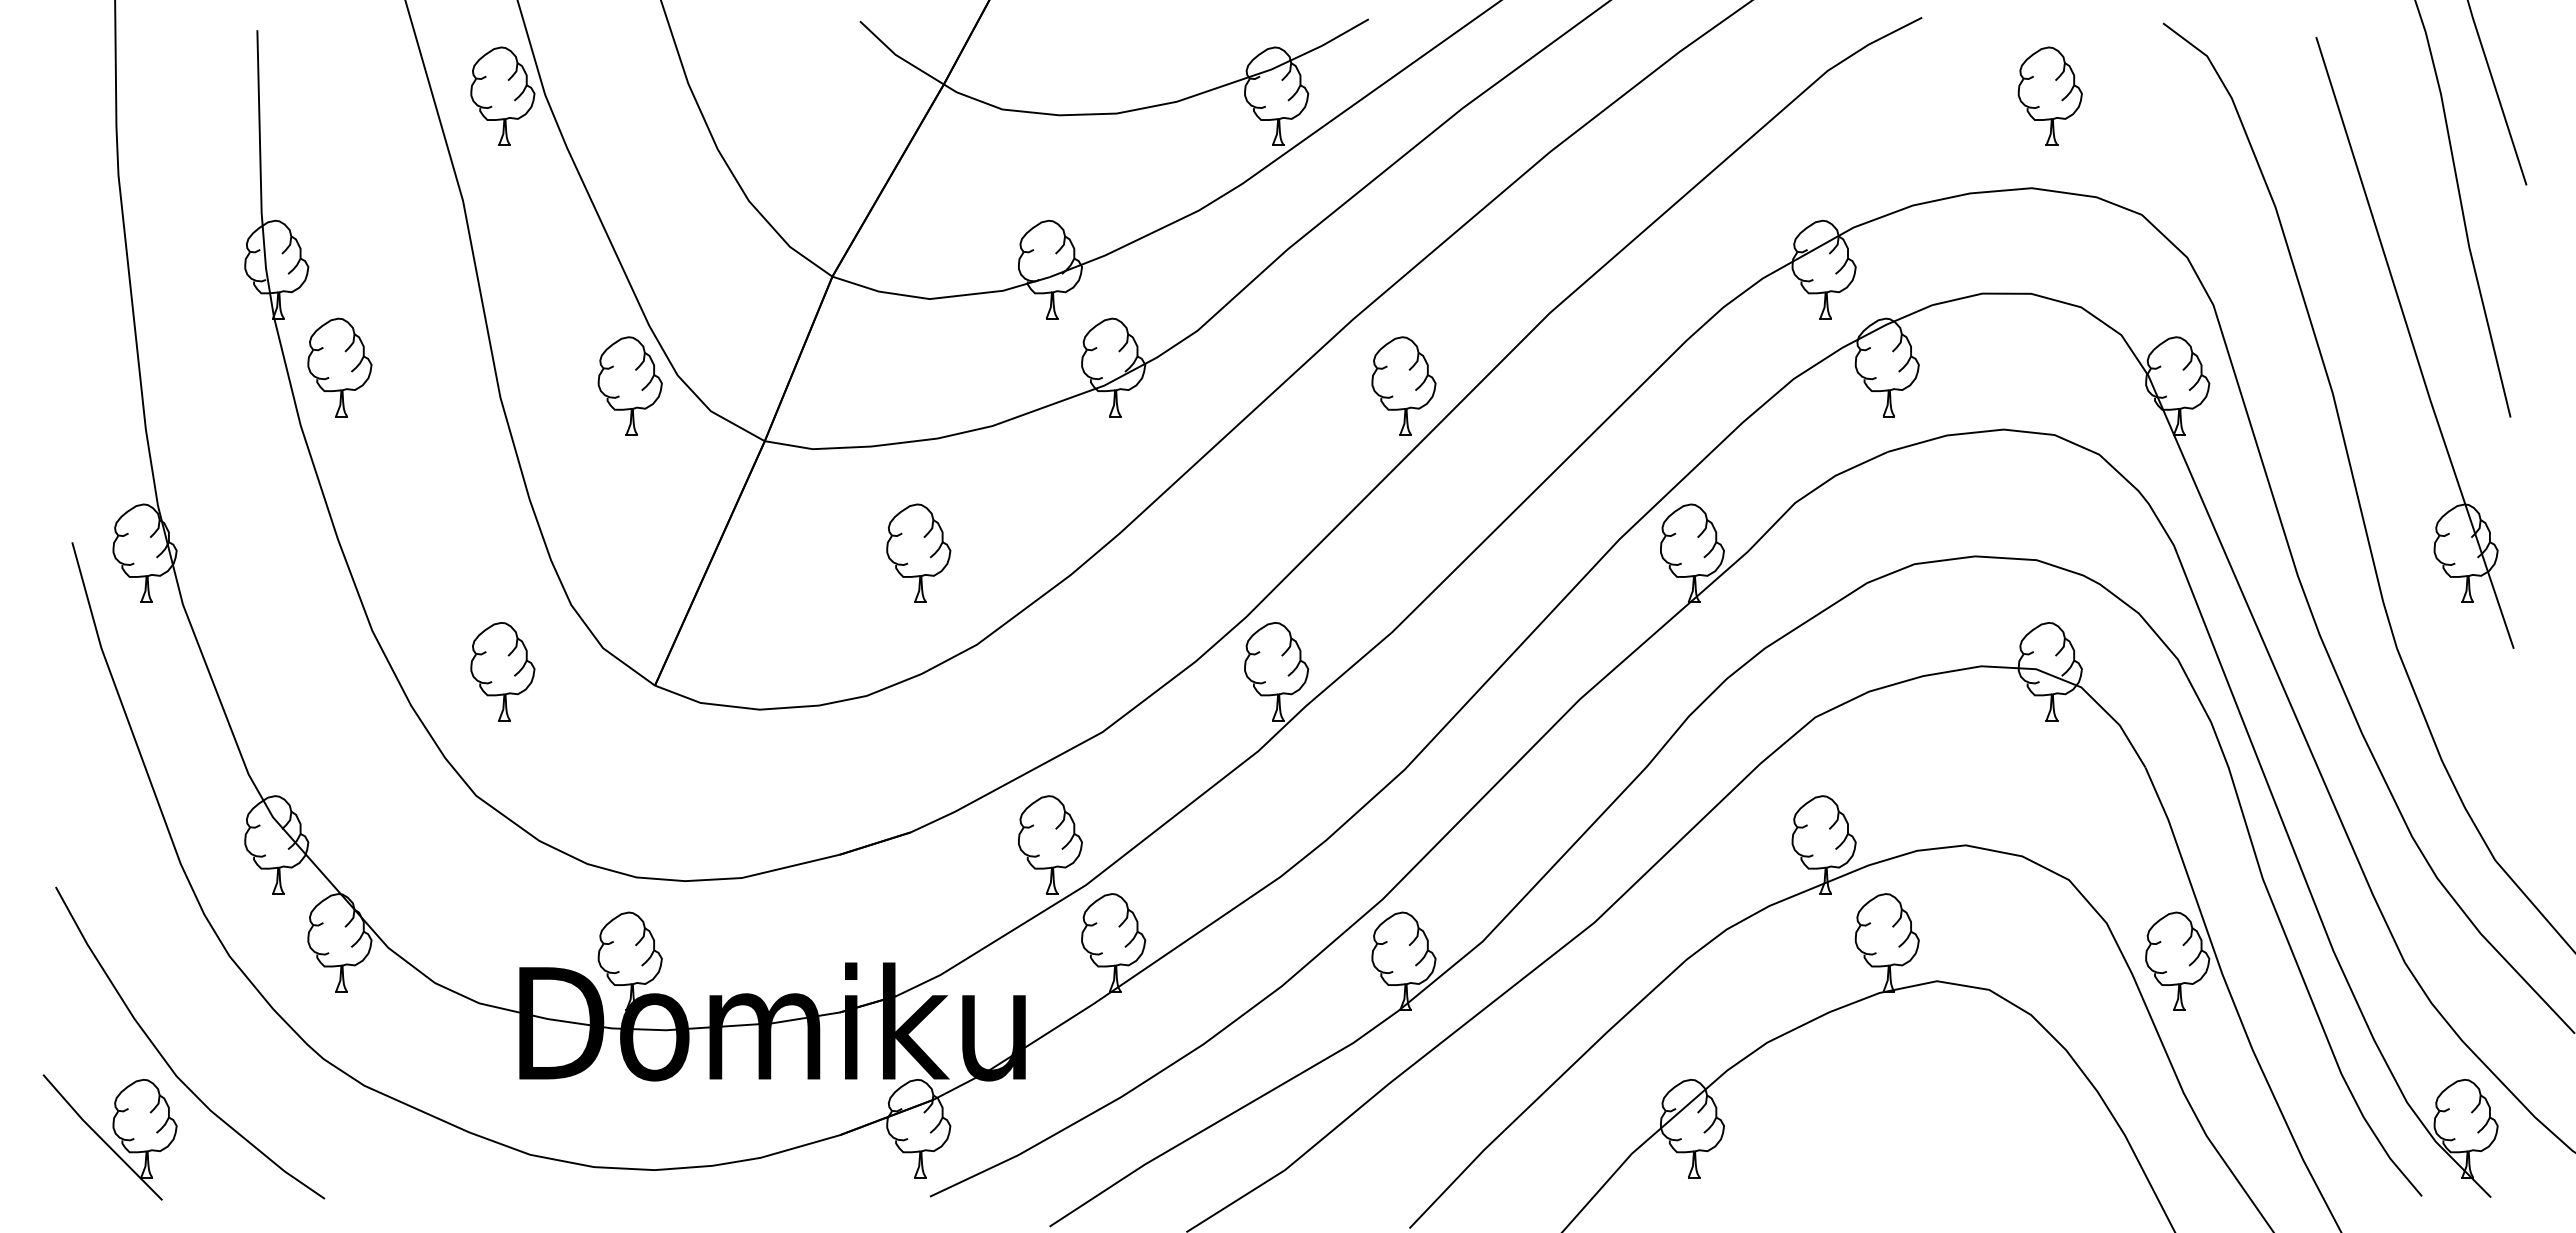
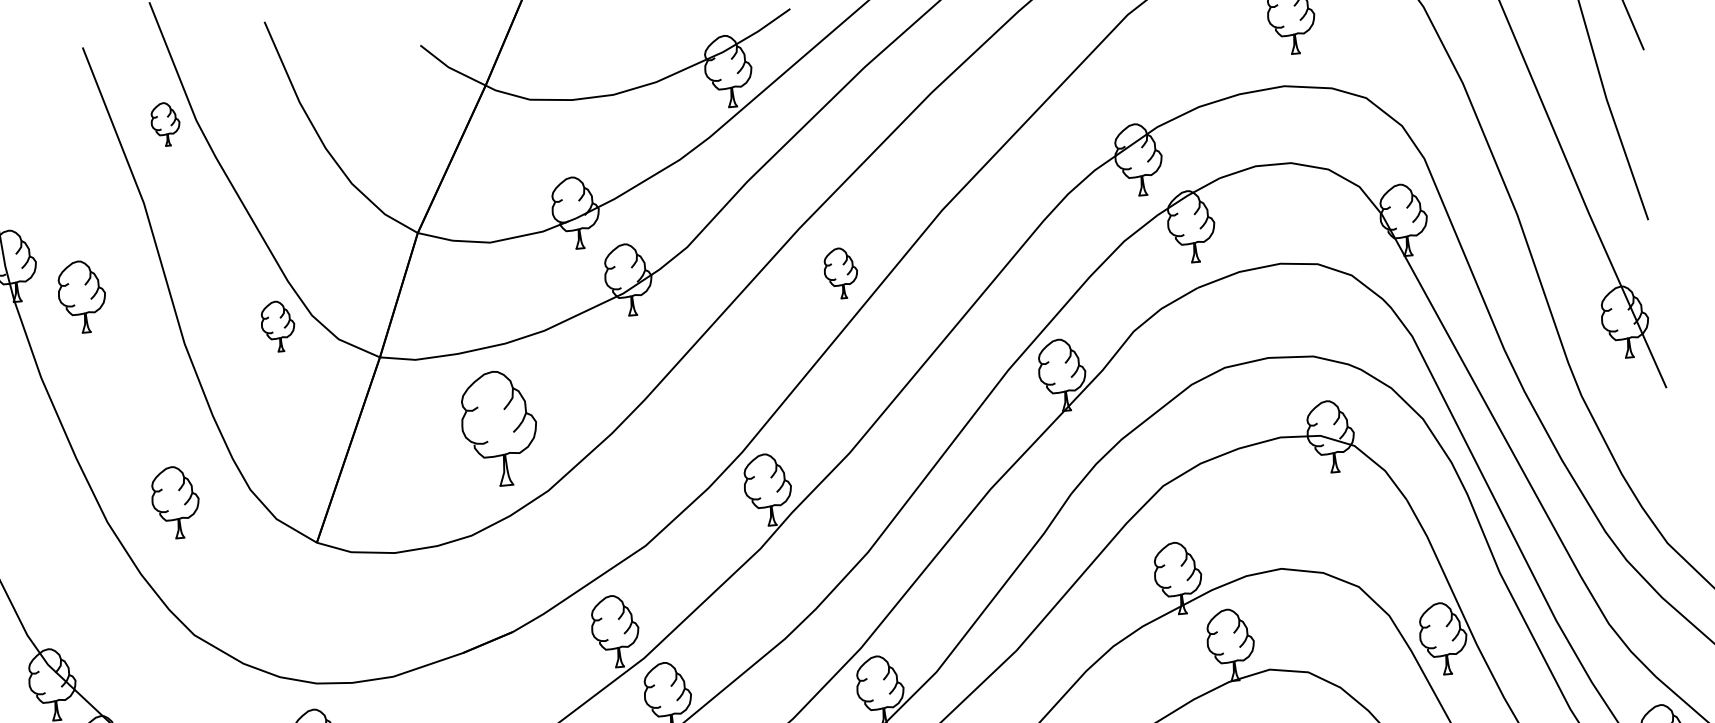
part: (502, 95) -> (165, 123), size x0.6
part: (339, 367) -> (81, 296), moved
part: (629, 385) -> (277, 326), size x0.7
part: (1403, 385) -> (840, 272), size x0.7
part: (918, 552) -> (499, 427), size x1.6
part: (502, 671) -> (175, 502), moved

